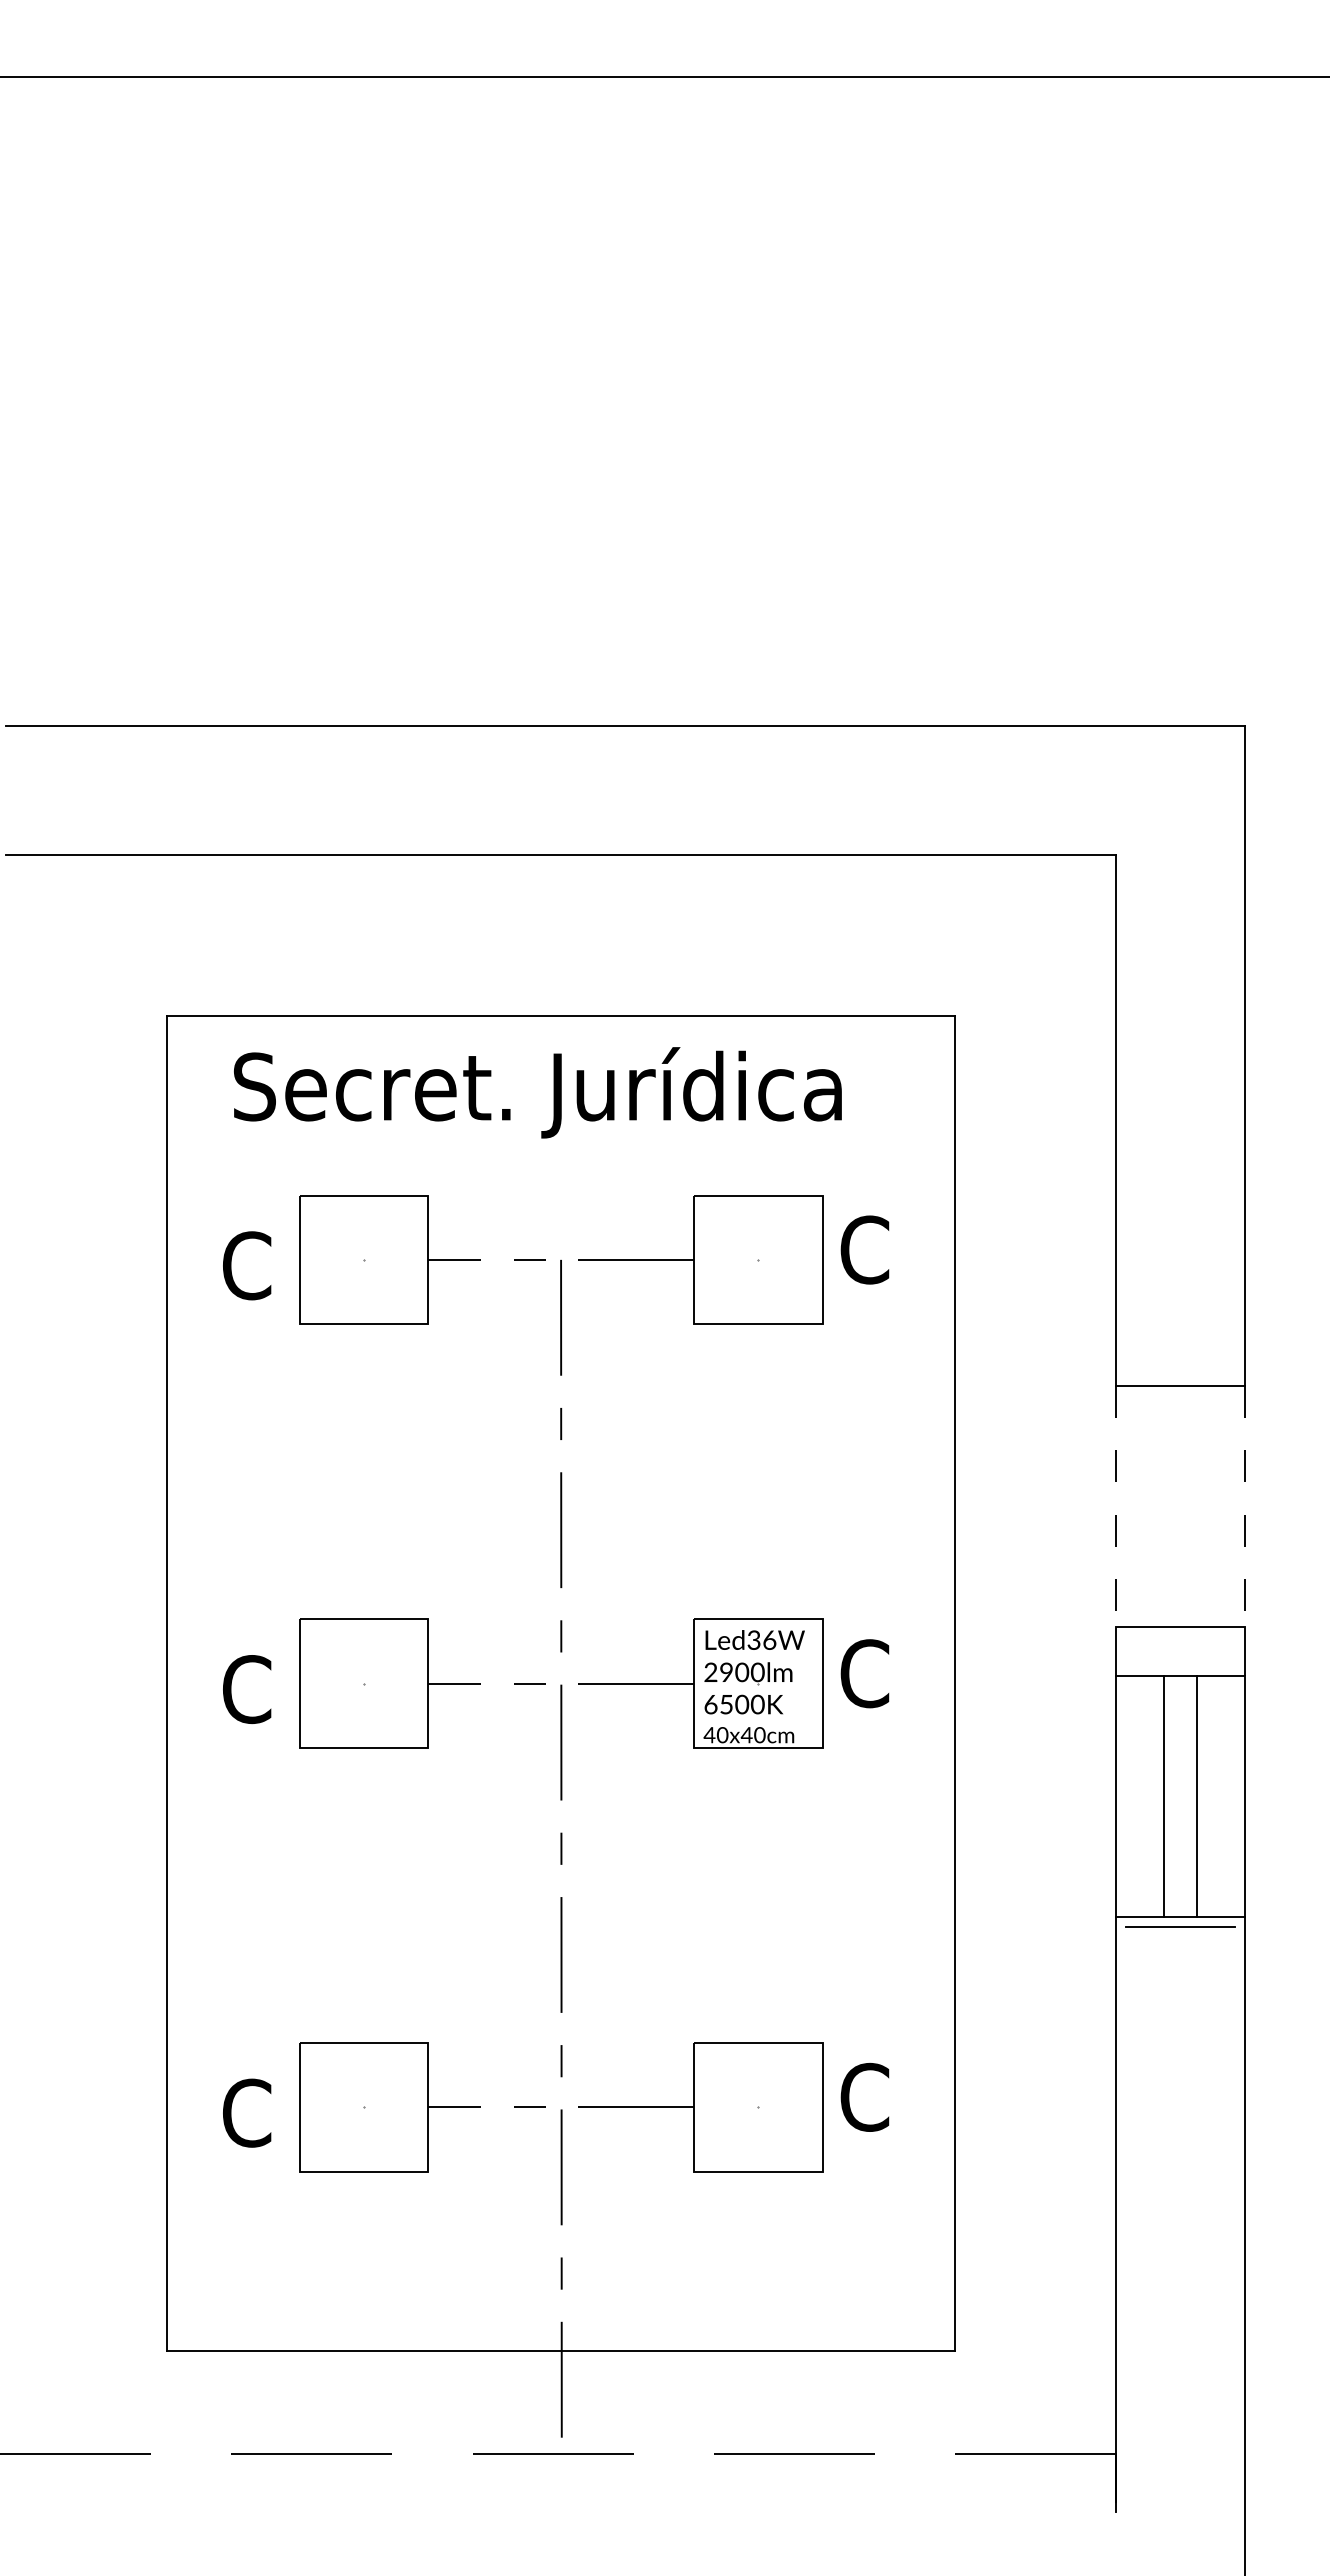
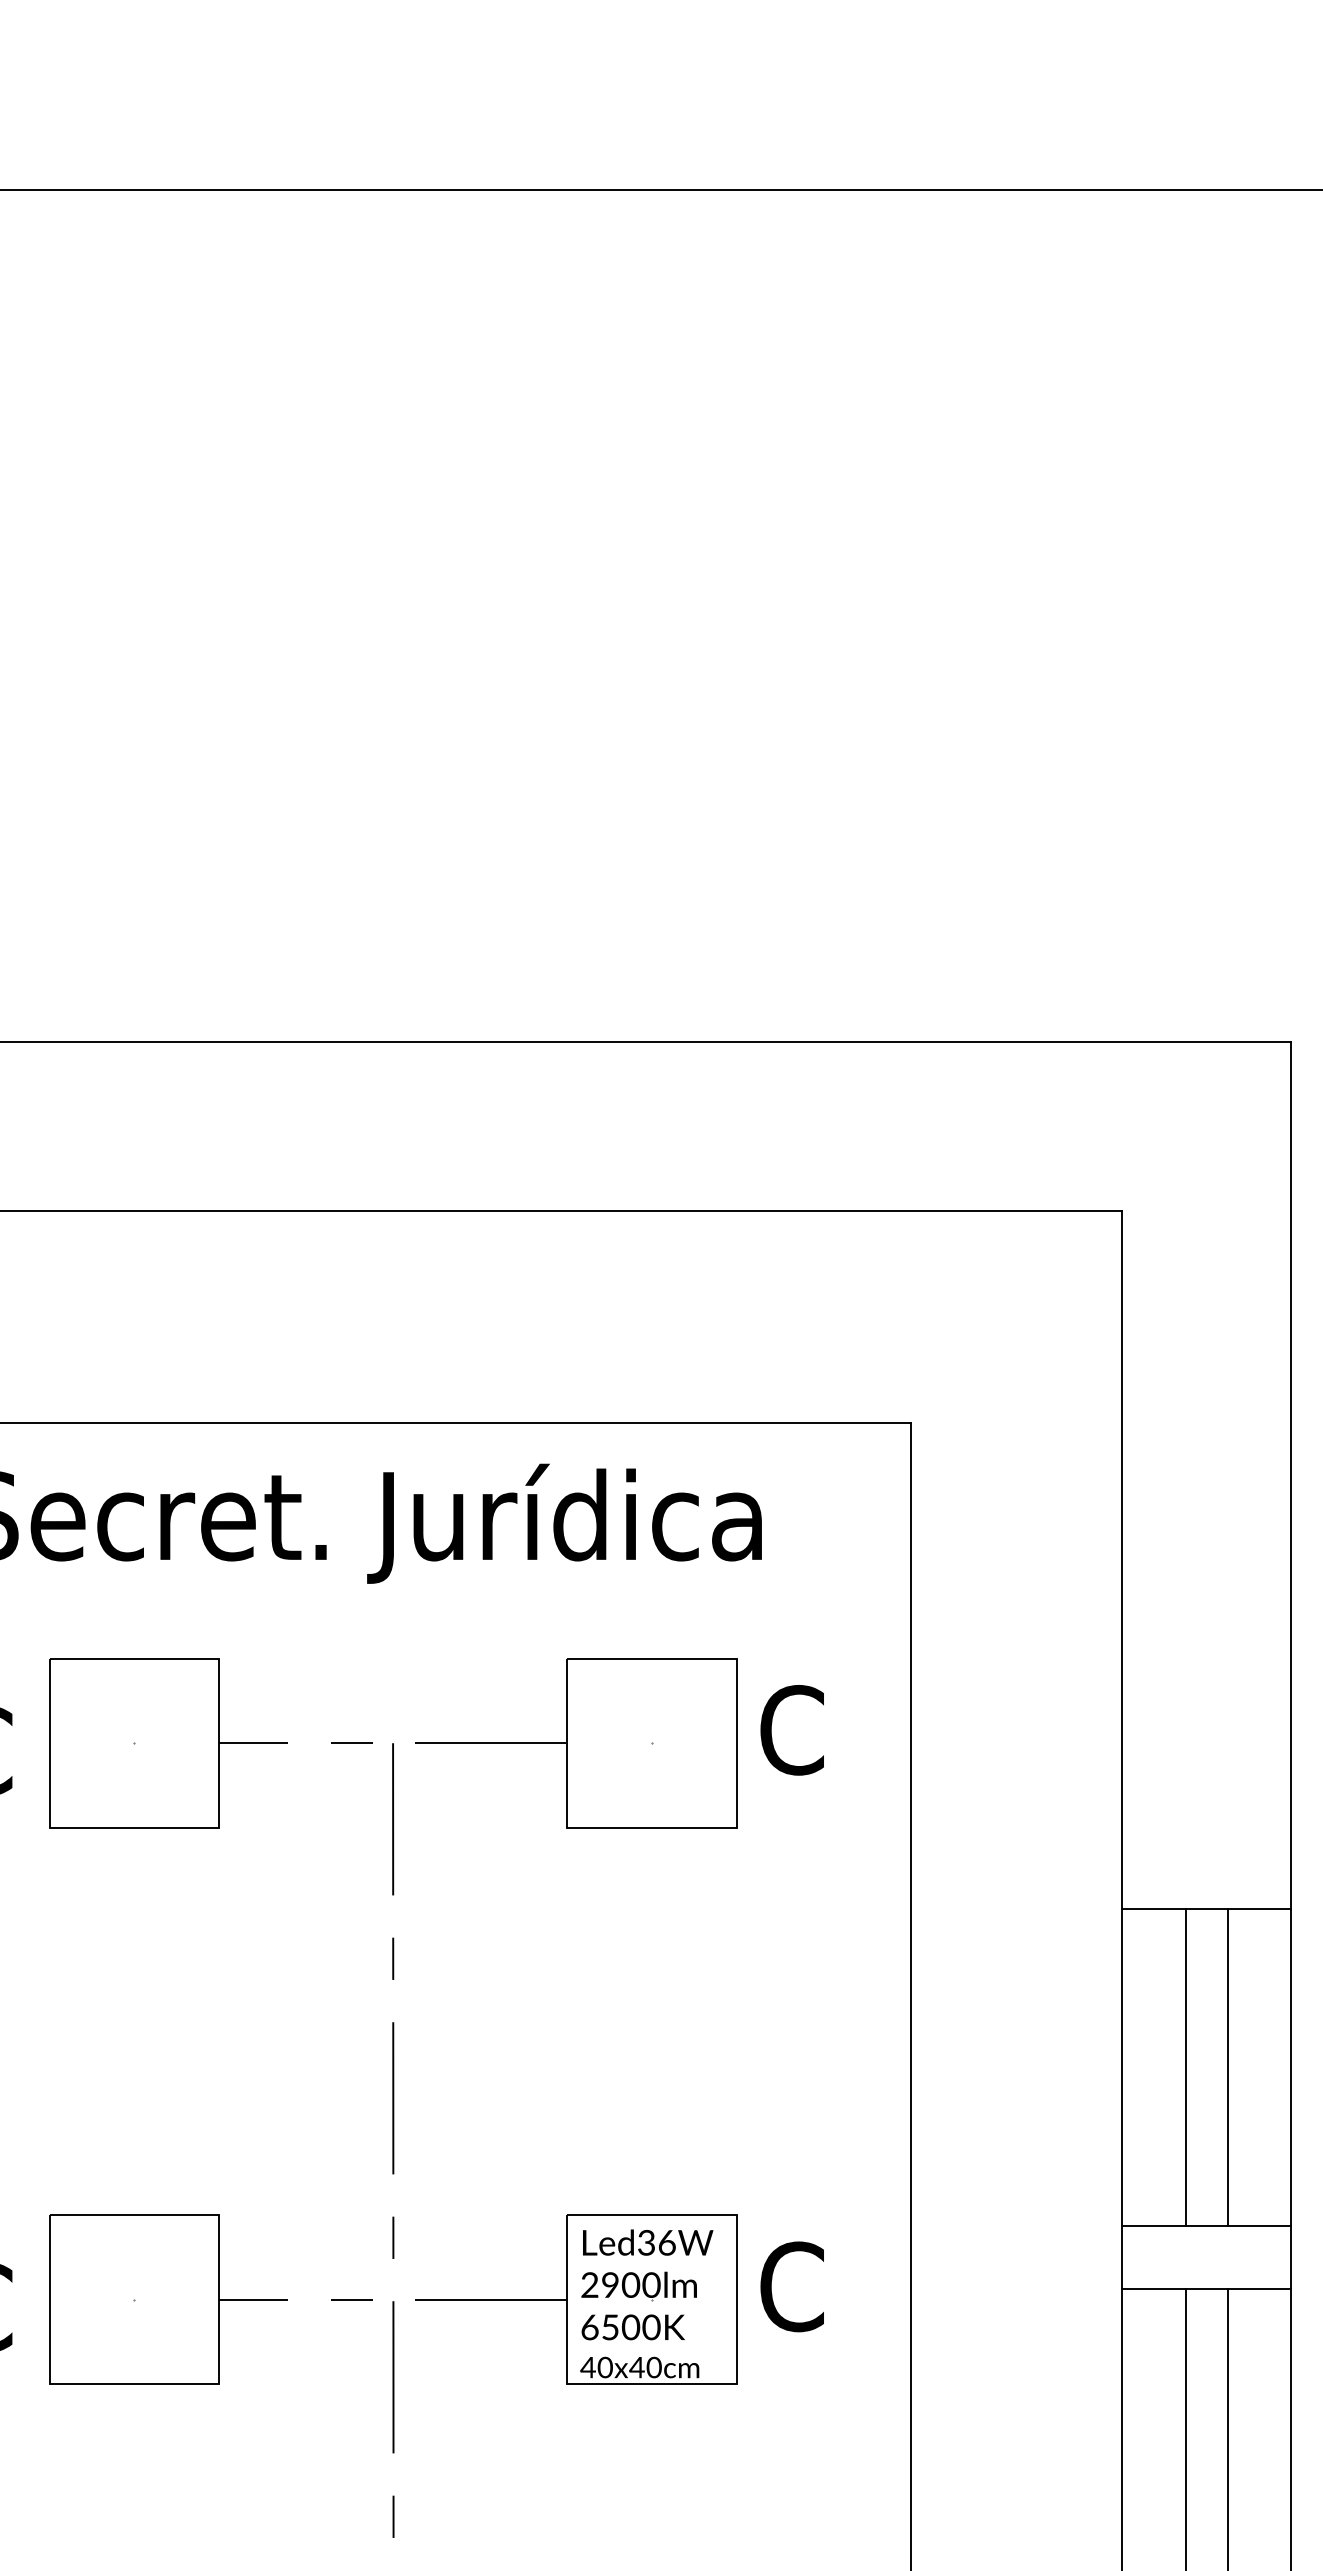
line: (1116, 1506) -> (1122, 2067), dashed -> solid
line: (1164, 1506) -> (1185, 2067), added
line: (1196, 1506) -> (1227, 2067), added
line: (1244, 1506) -> (1290, 2067), dashed -> solid

